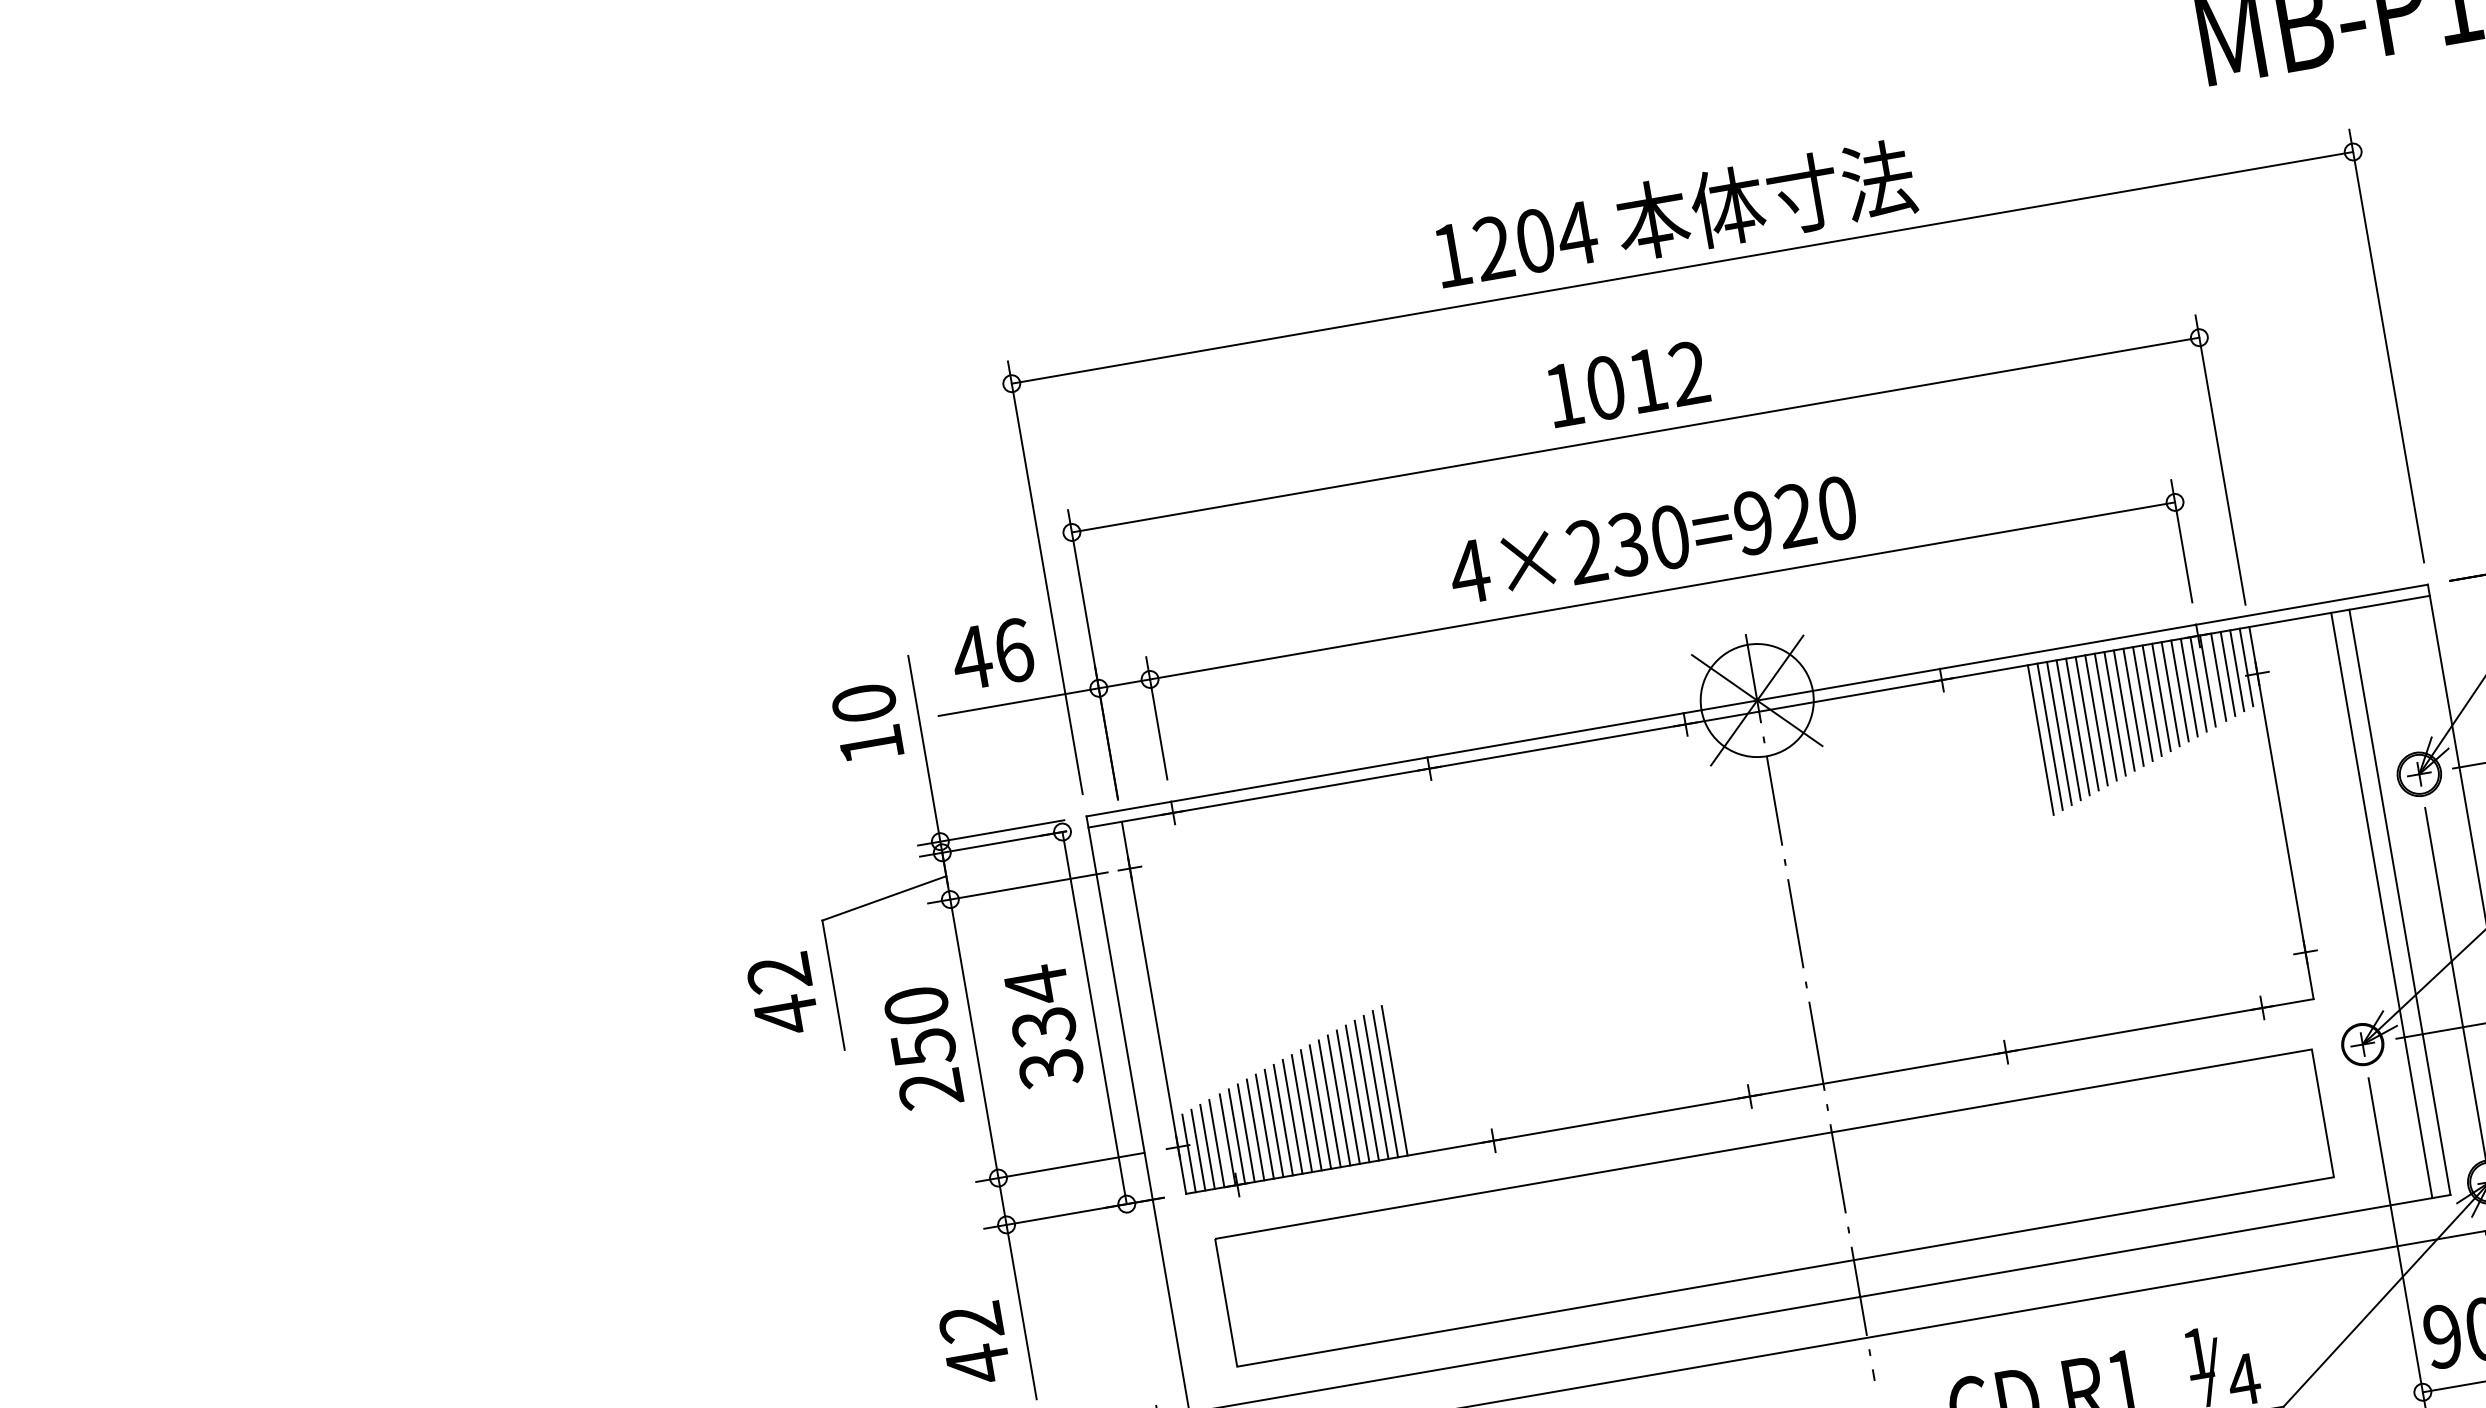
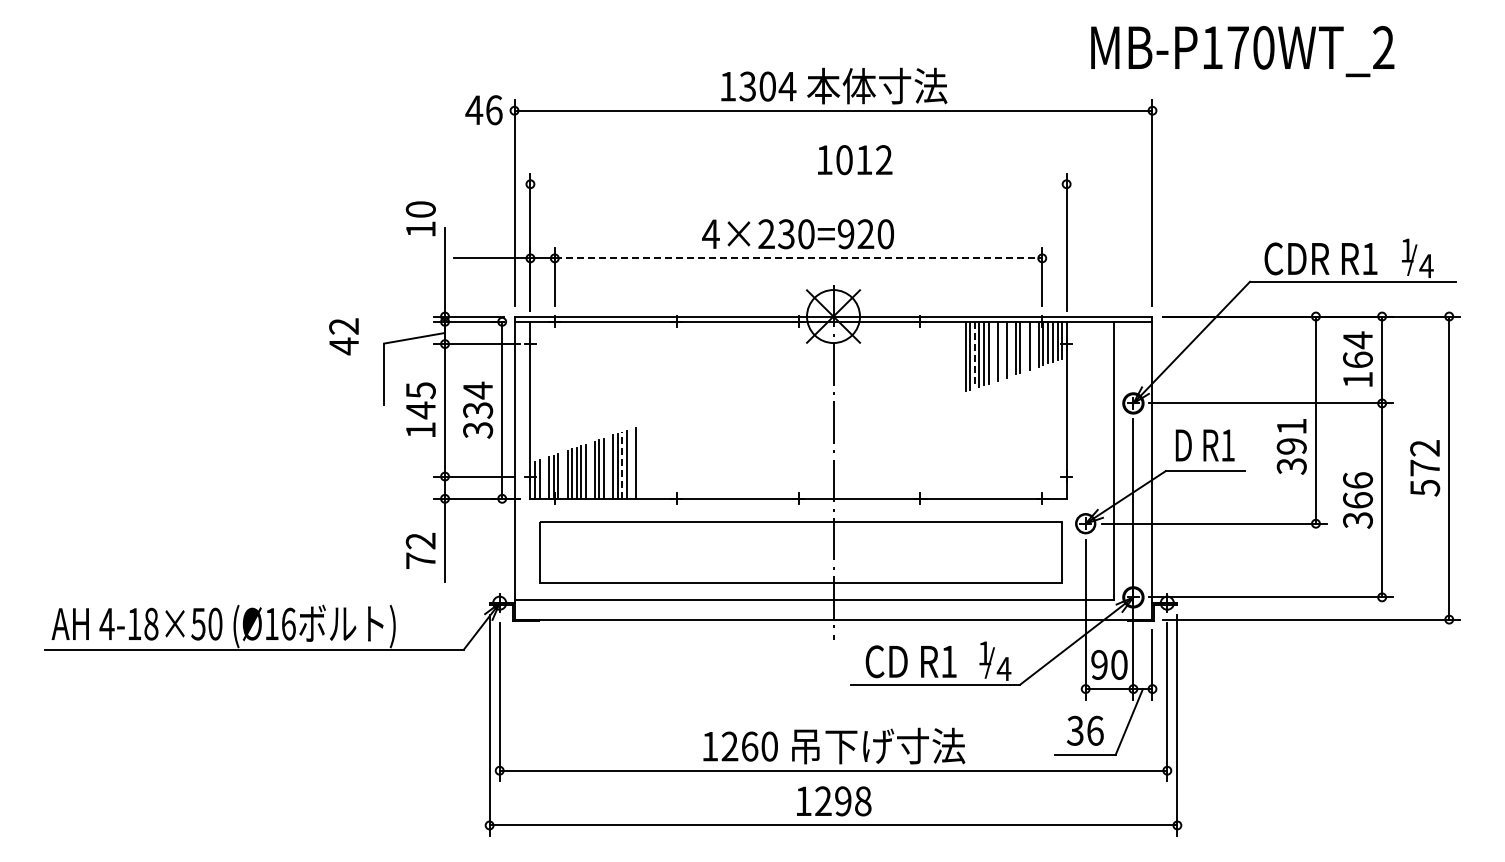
text: (1492, 248) -> (747, 86), 1204 -> 1304
text: (1629, 384) -> (855, 160), moved
line: (1635, 435) -> (798, 184), removed
line: (1662, 591) -> (798, 258), solid -> dashed
text: (991, 655) -> (483, 110), moved
line: (2189, 686) -> (1034, 344), removed
line: (2169, 694) -> (1024, 346), removed
line: (2143, 703) -> (1011, 348), removed
line: (2124, 710) -> (1002, 350), removed
line: (2106, 715) -> (993, 351), removed
text: (866, 722) -> (420, 218), moved
line: (2067, 731) -> (974, 355), solid -> dashed
line: (2041, 740) -> (961, 357), removed
line: (2381, 904) -> (1105, 460), removed
text: (781, 994) -> (343, 336), moved
text: (922, 1048) -> (420, 410), 250 -> 145
line: (1385, 1082) -> (631, 463), removed
line: (1367, 1090) -> (622, 465), solid -> dashed
line: (1338, 1099) -> (608, 467), removed
line: (1302, 1112) -> (590, 470), removed
line: (1247, 1132) -> (563, 475), removed
line: (1208, 1146) -> (544, 478), removed
text: (977, 1365) -> (420, 561), 42 -> 72

